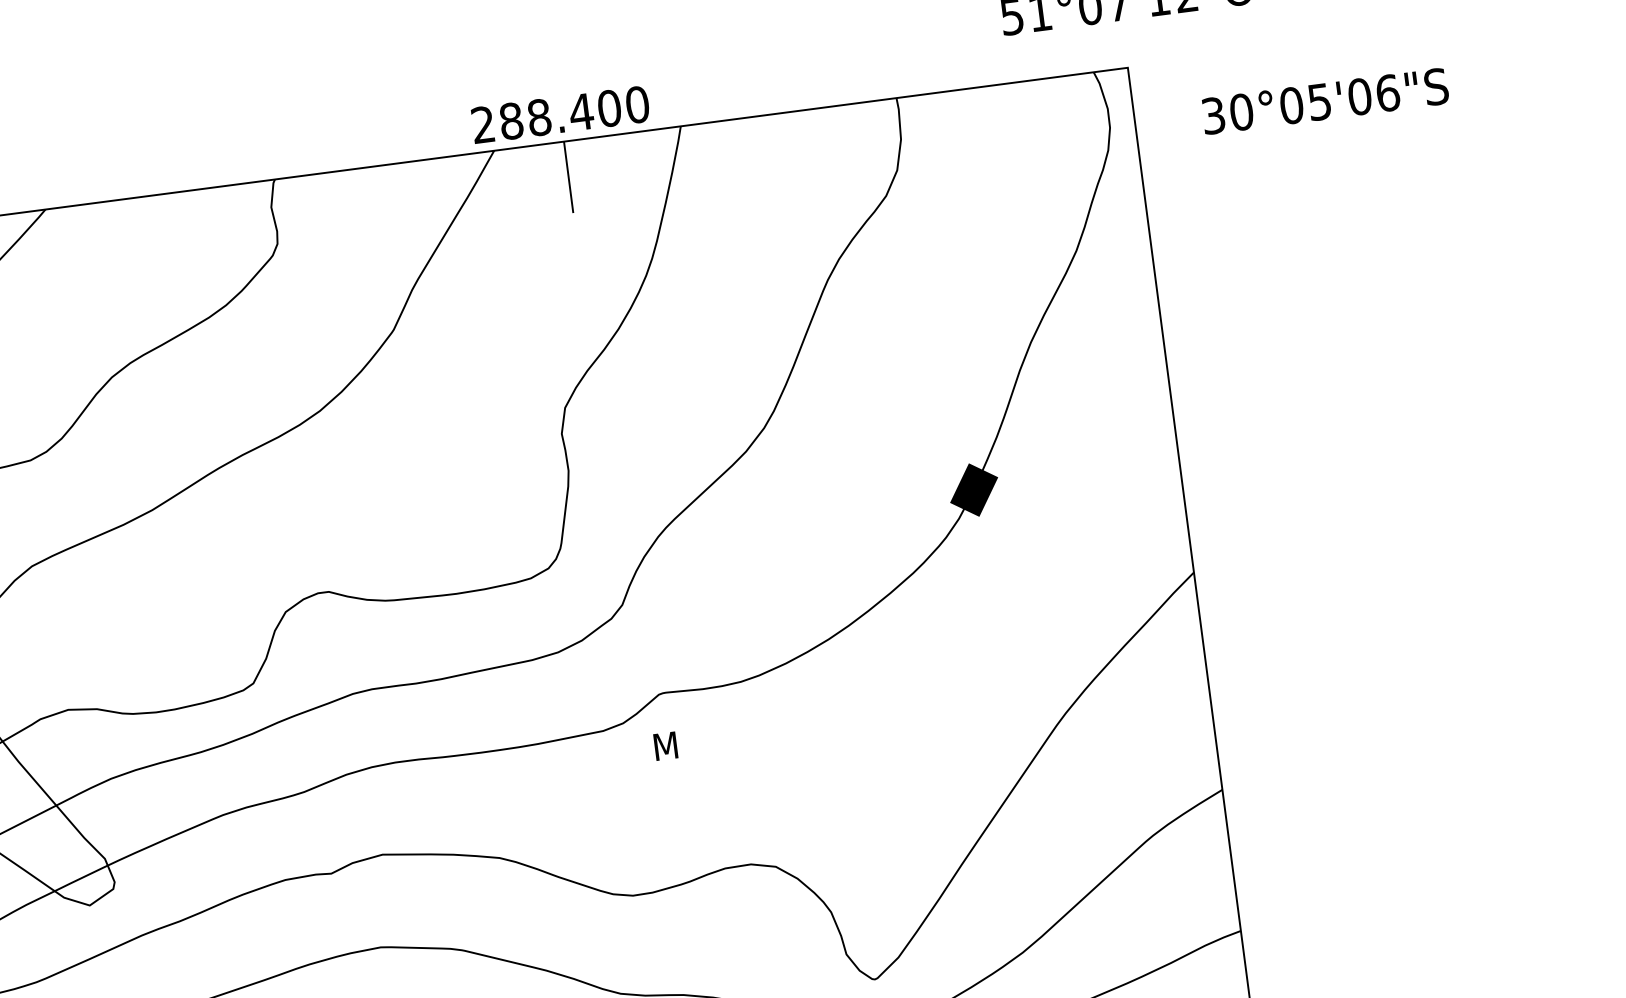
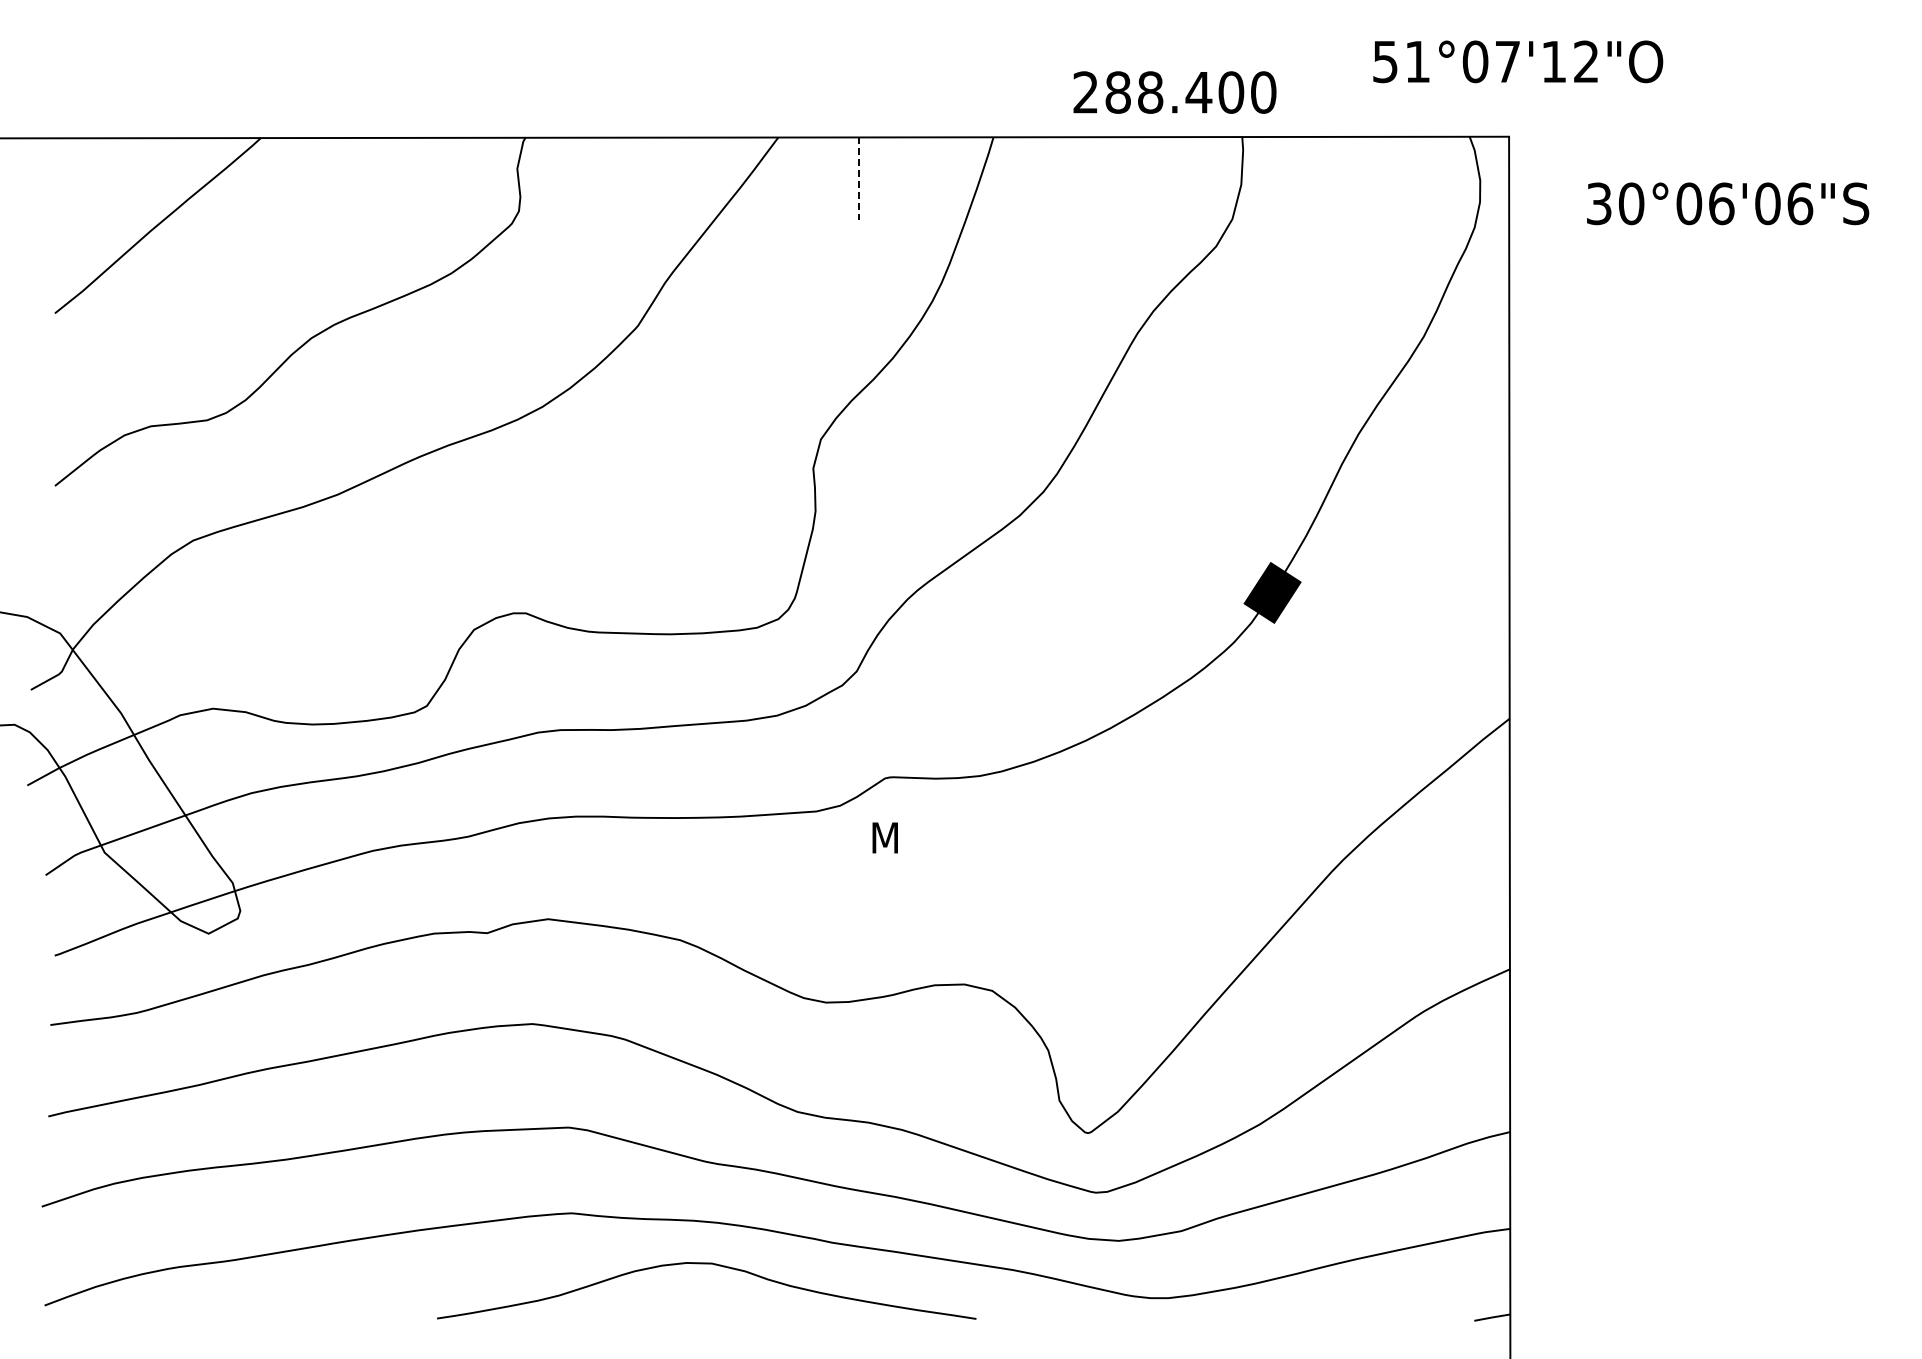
text: (1319, 101) -> (1721, 203), 30°05'06"S -> 30°06'06"S
text: (560, 114) -> (1174, 92), moved
line: (568, 178) -> (858, 179), solid -> dashed

